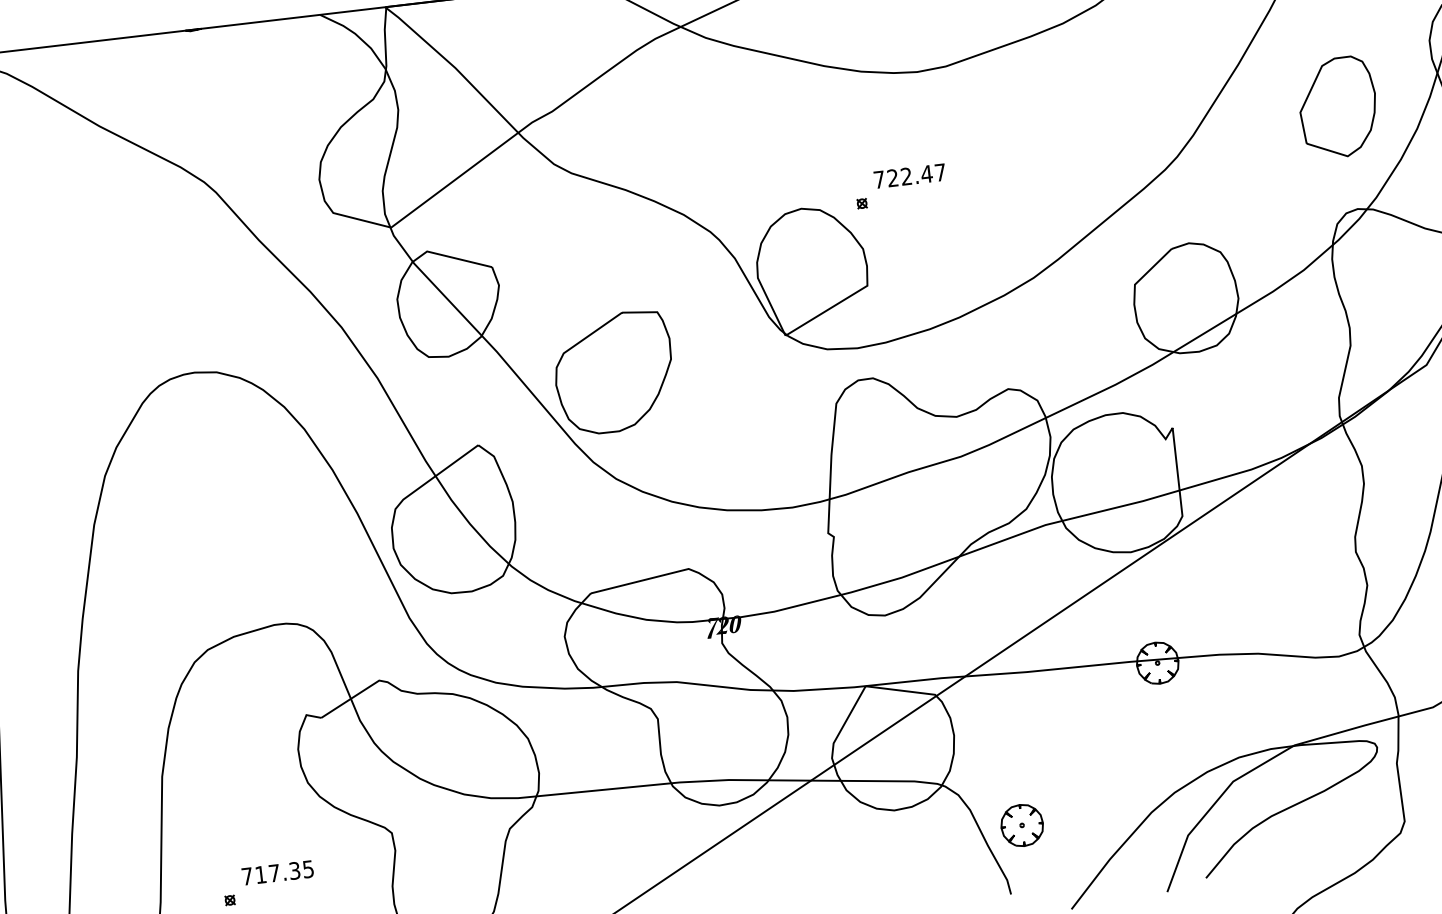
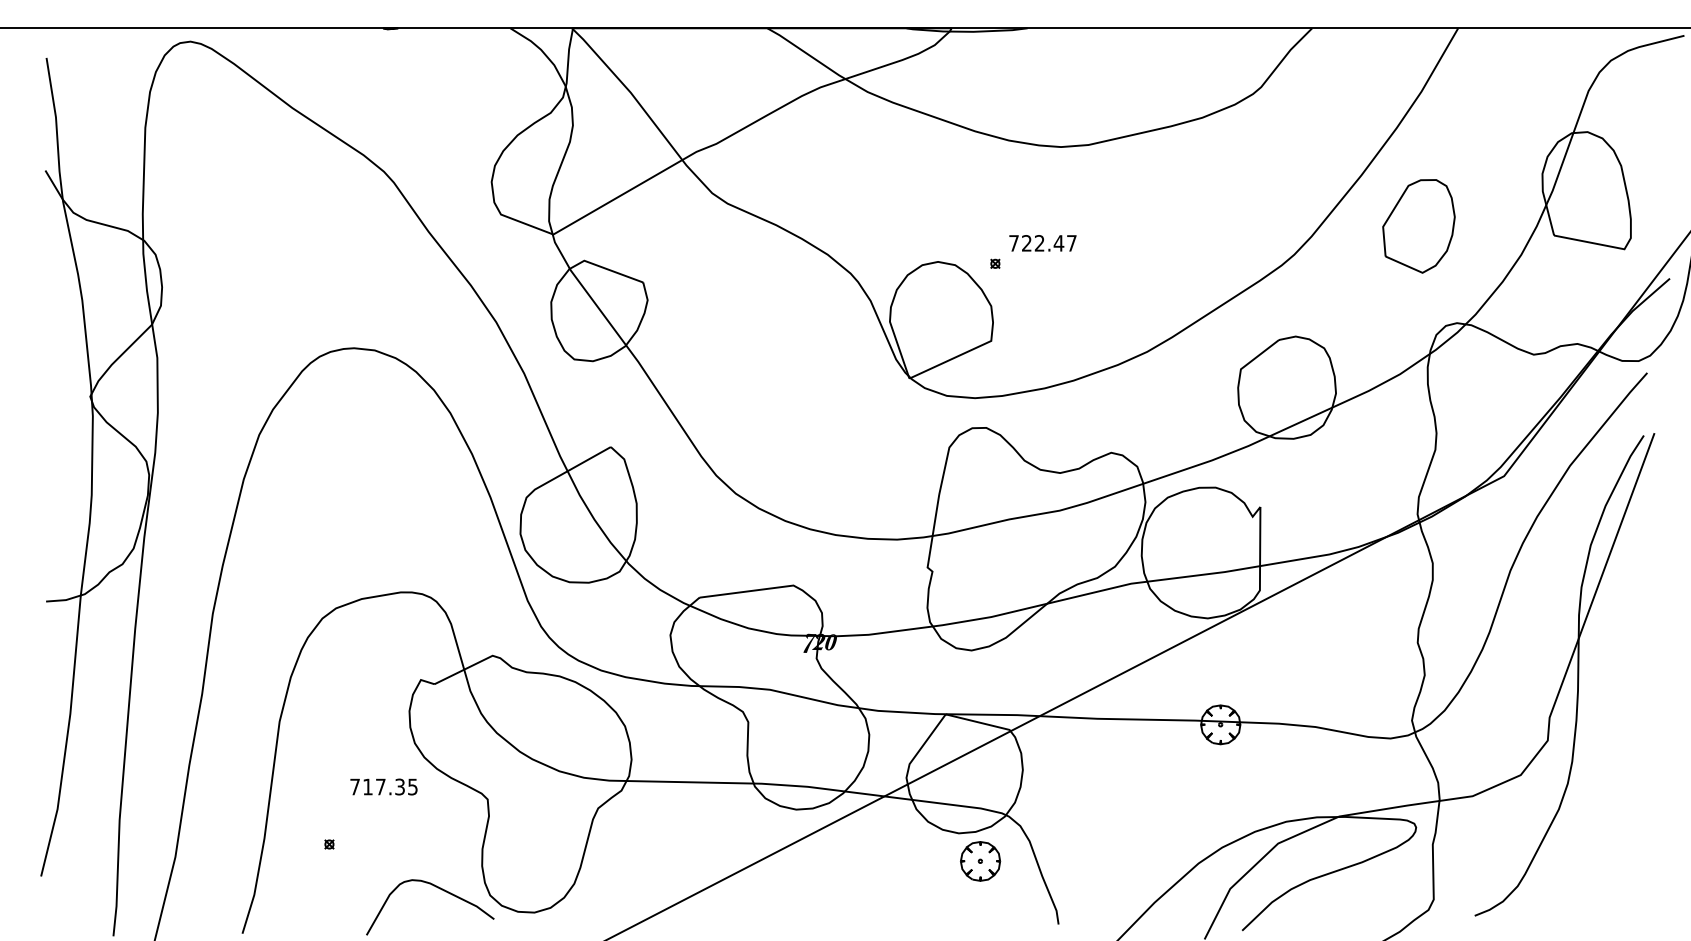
part: (1337, 107) -> (1418, 226), moved
part: (614, 372) -> (745, 394), removed
part: (1022, 825) -> (980, 861), moved
text: (277, 872) -> (383, 786), moved

